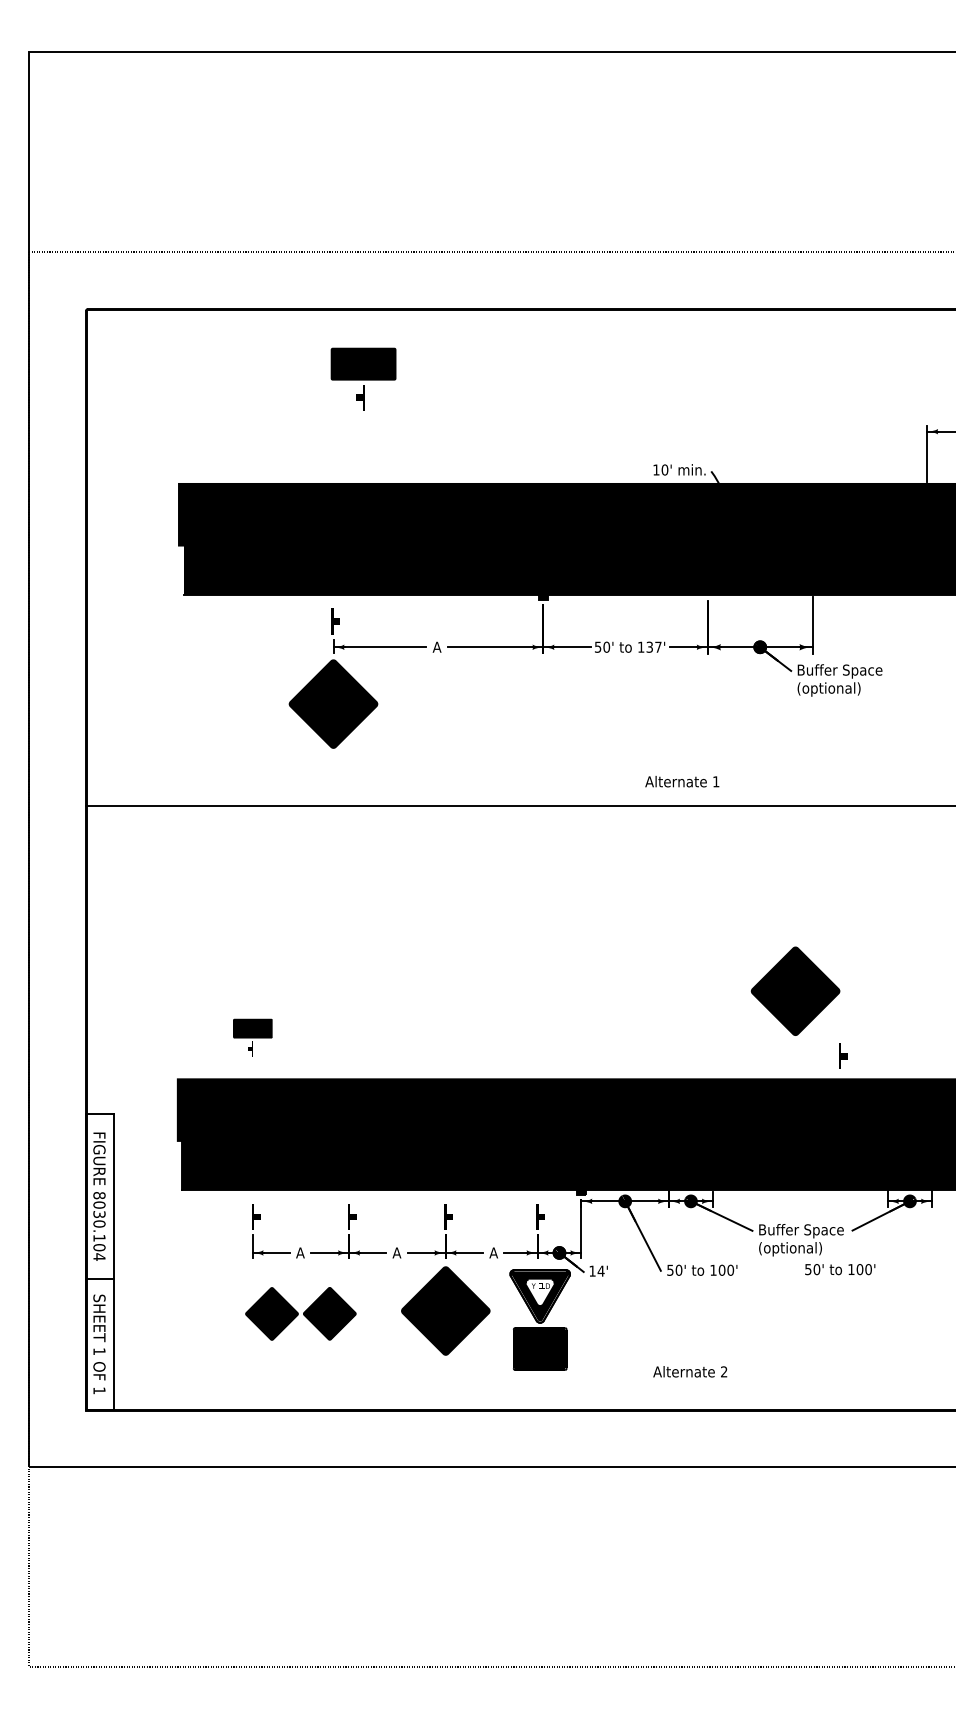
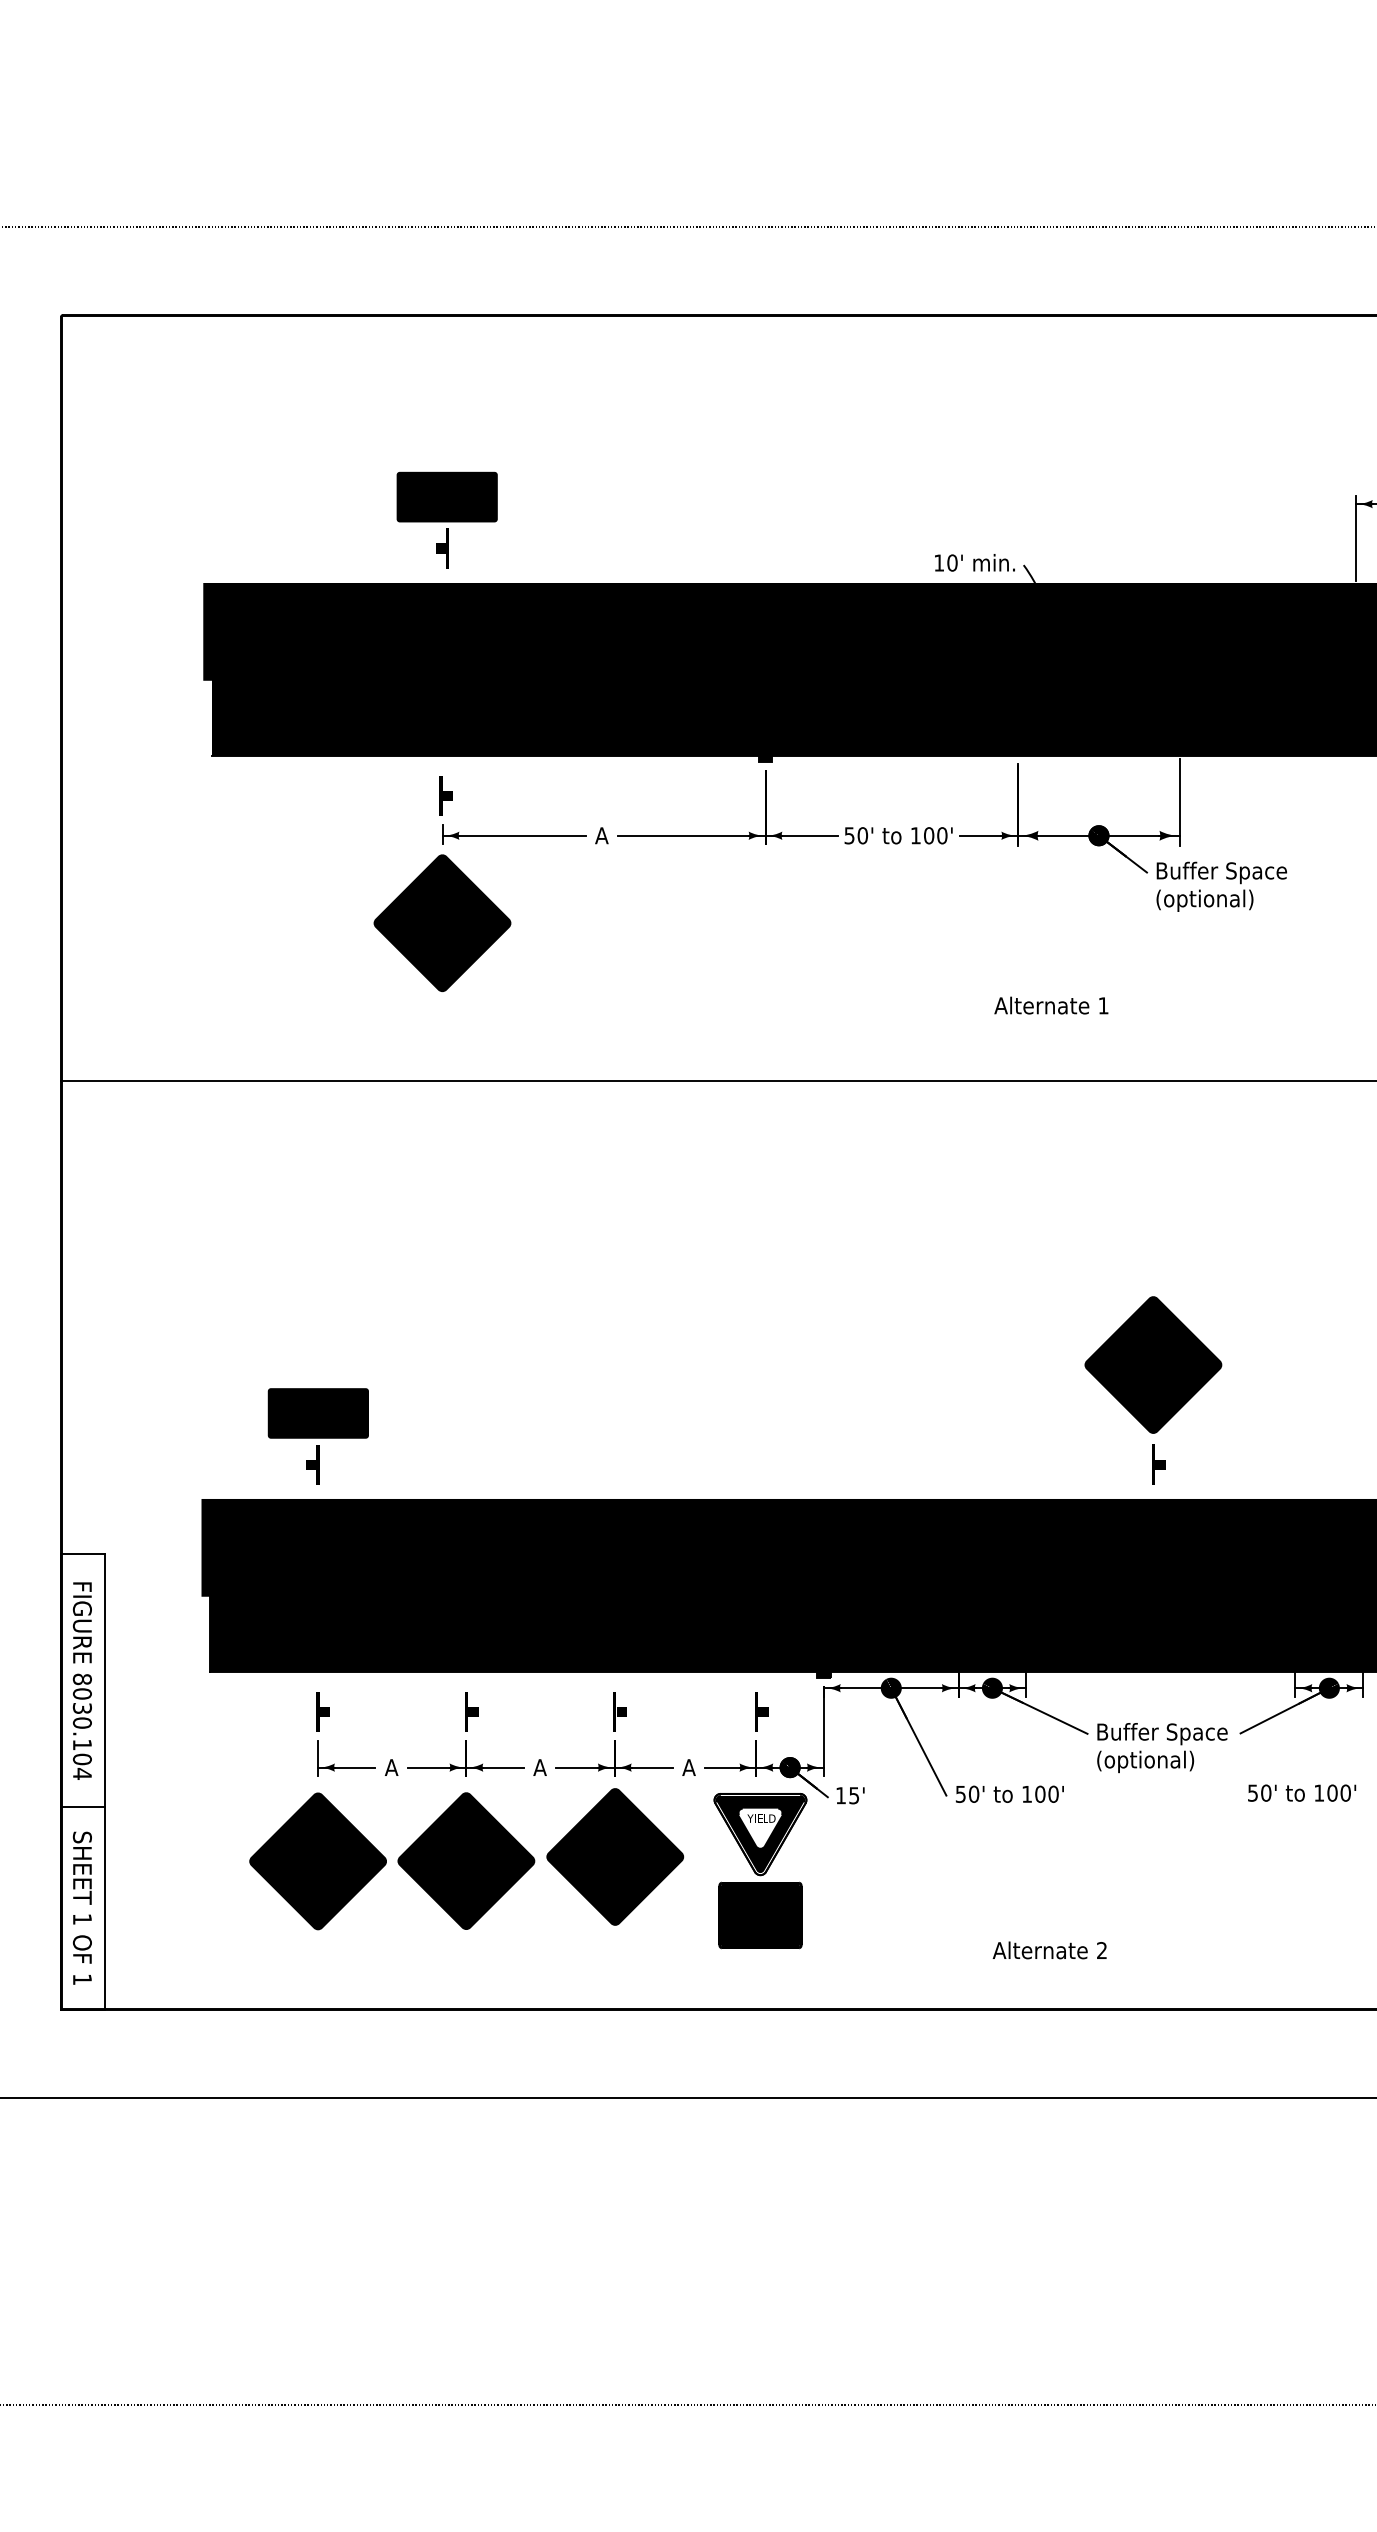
part: (363, 378) -> (447, 519), moved
text: (653, 646) -> (934, 834), 137' -> 100'
text: (682, 781) -> (1051, 1005), moved
part: (252, 1037) -> (317, 1436), size x1.67
part: (843, 1055) -> (1159, 1463), moved
text: (840, 1269) -> (1302, 1793), moved
text: (600, 1270) -> (853, 1794), 14' -> 15'
part: (300, 1313) -> (391, 1860), size x1.67
text: (690, 1371) -> (1050, 1949), moved

